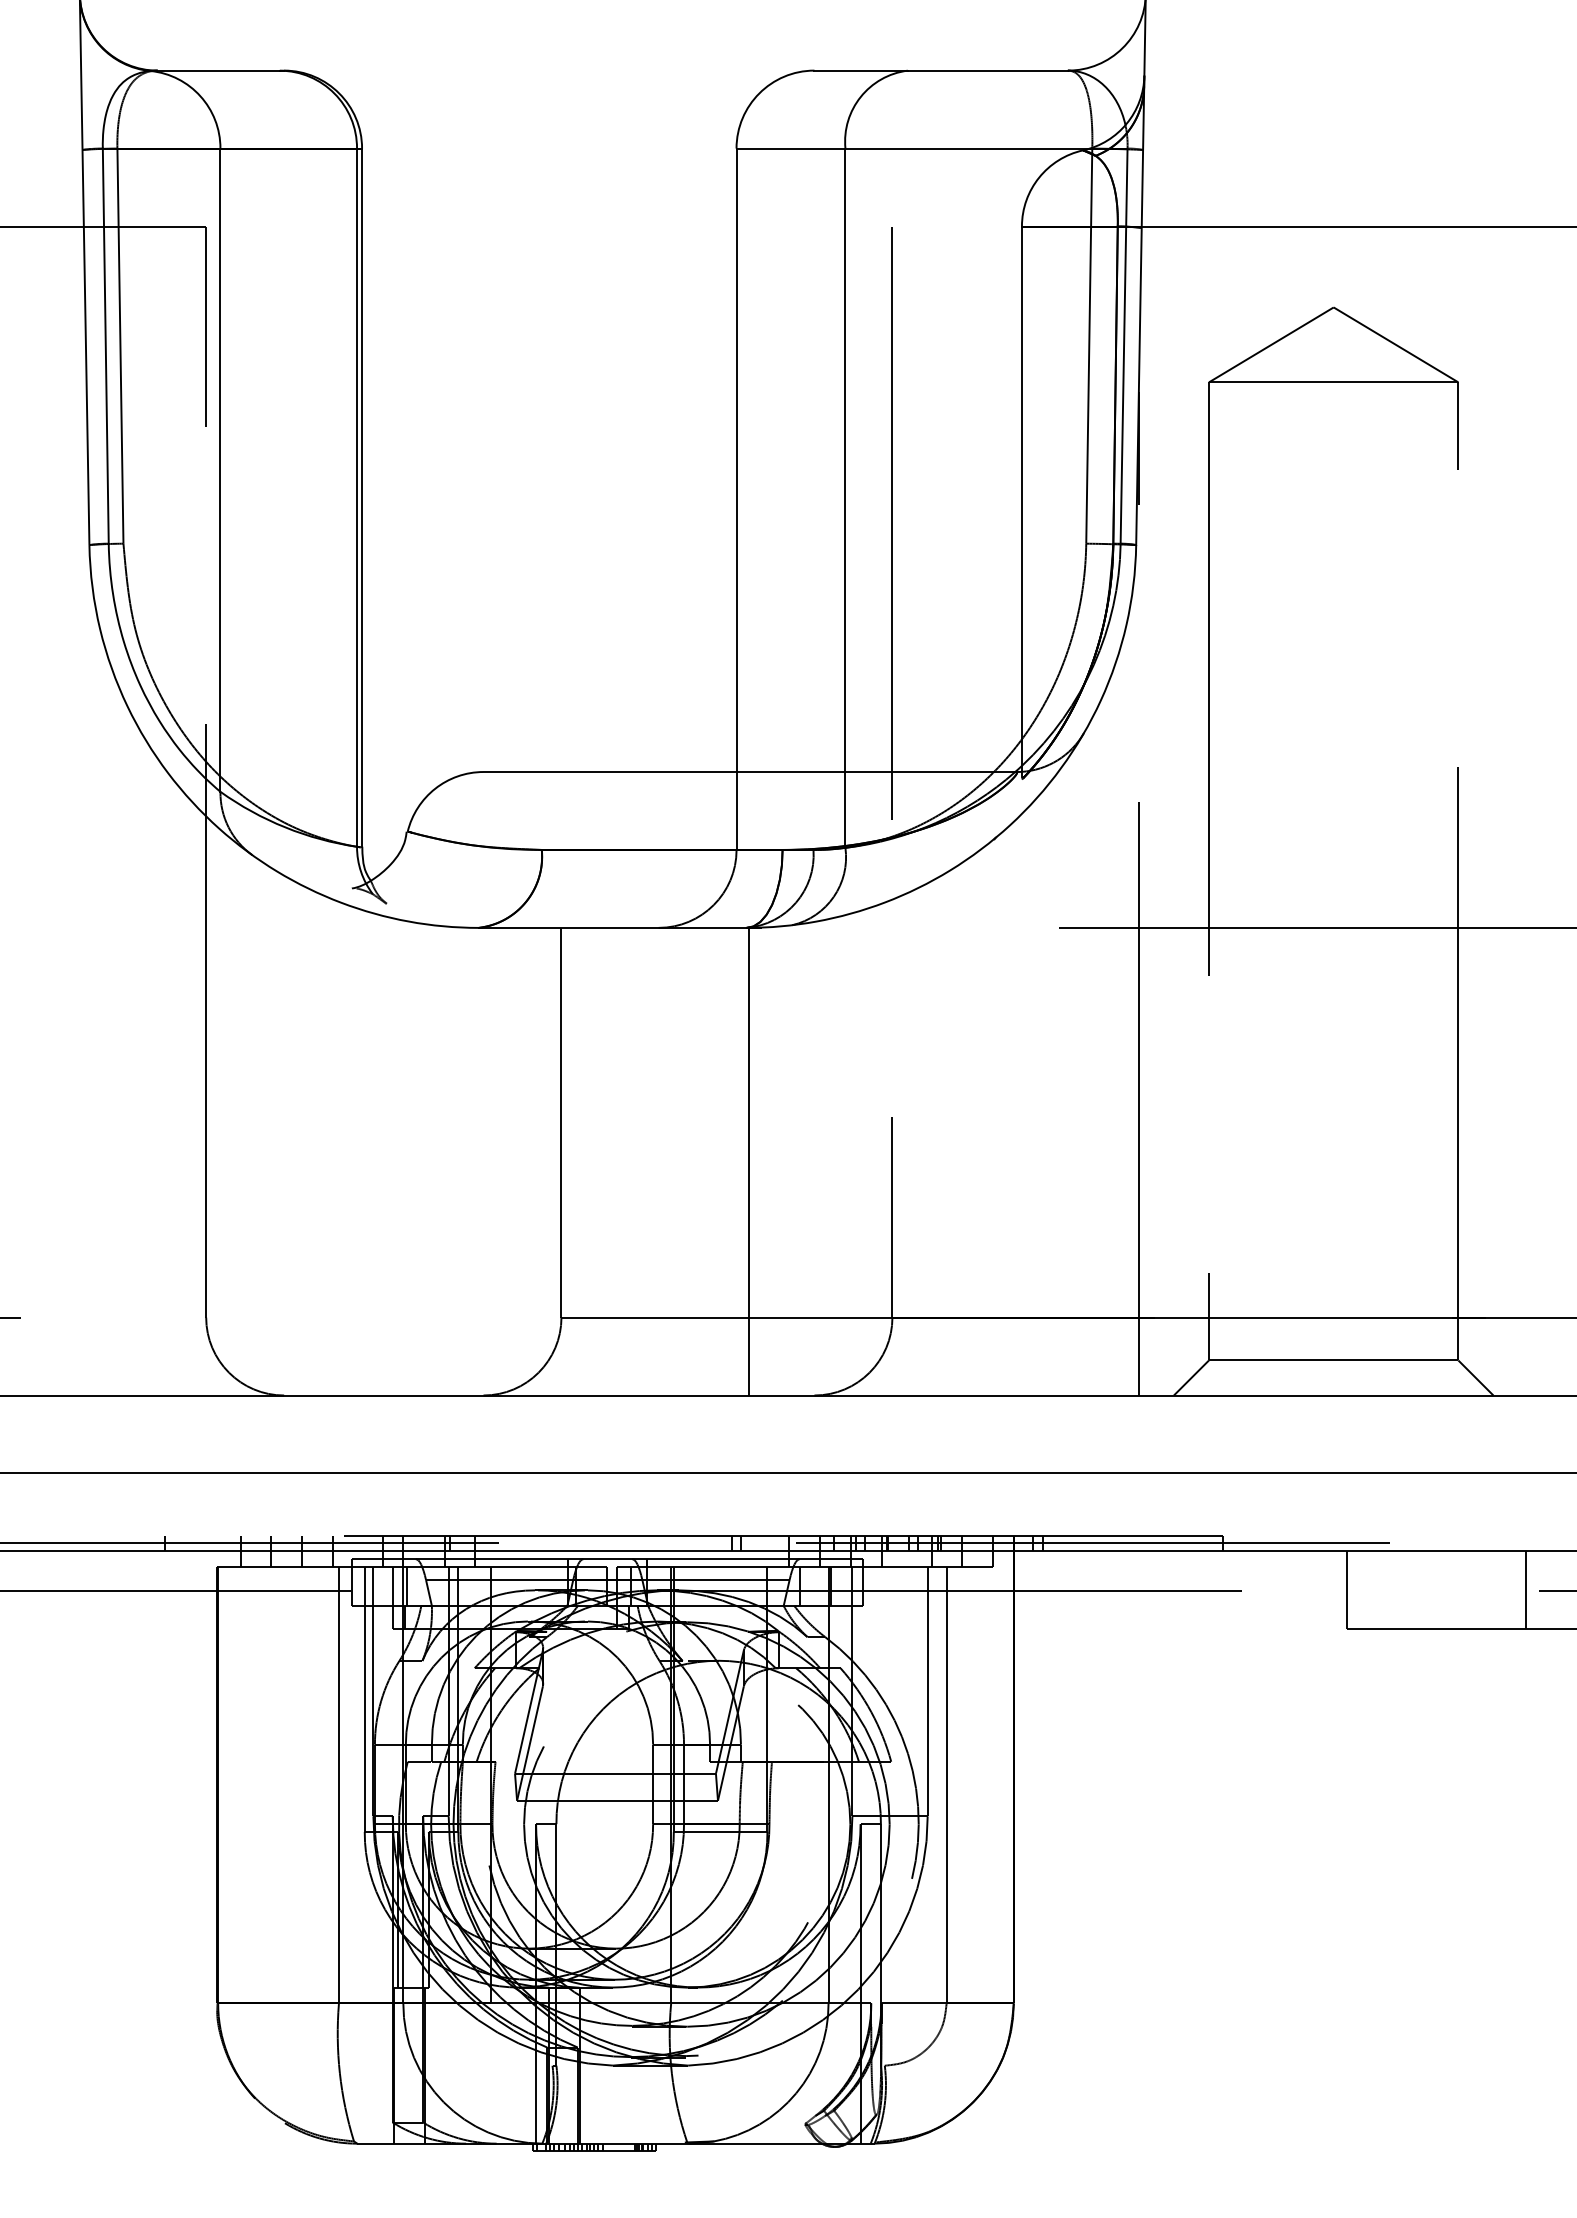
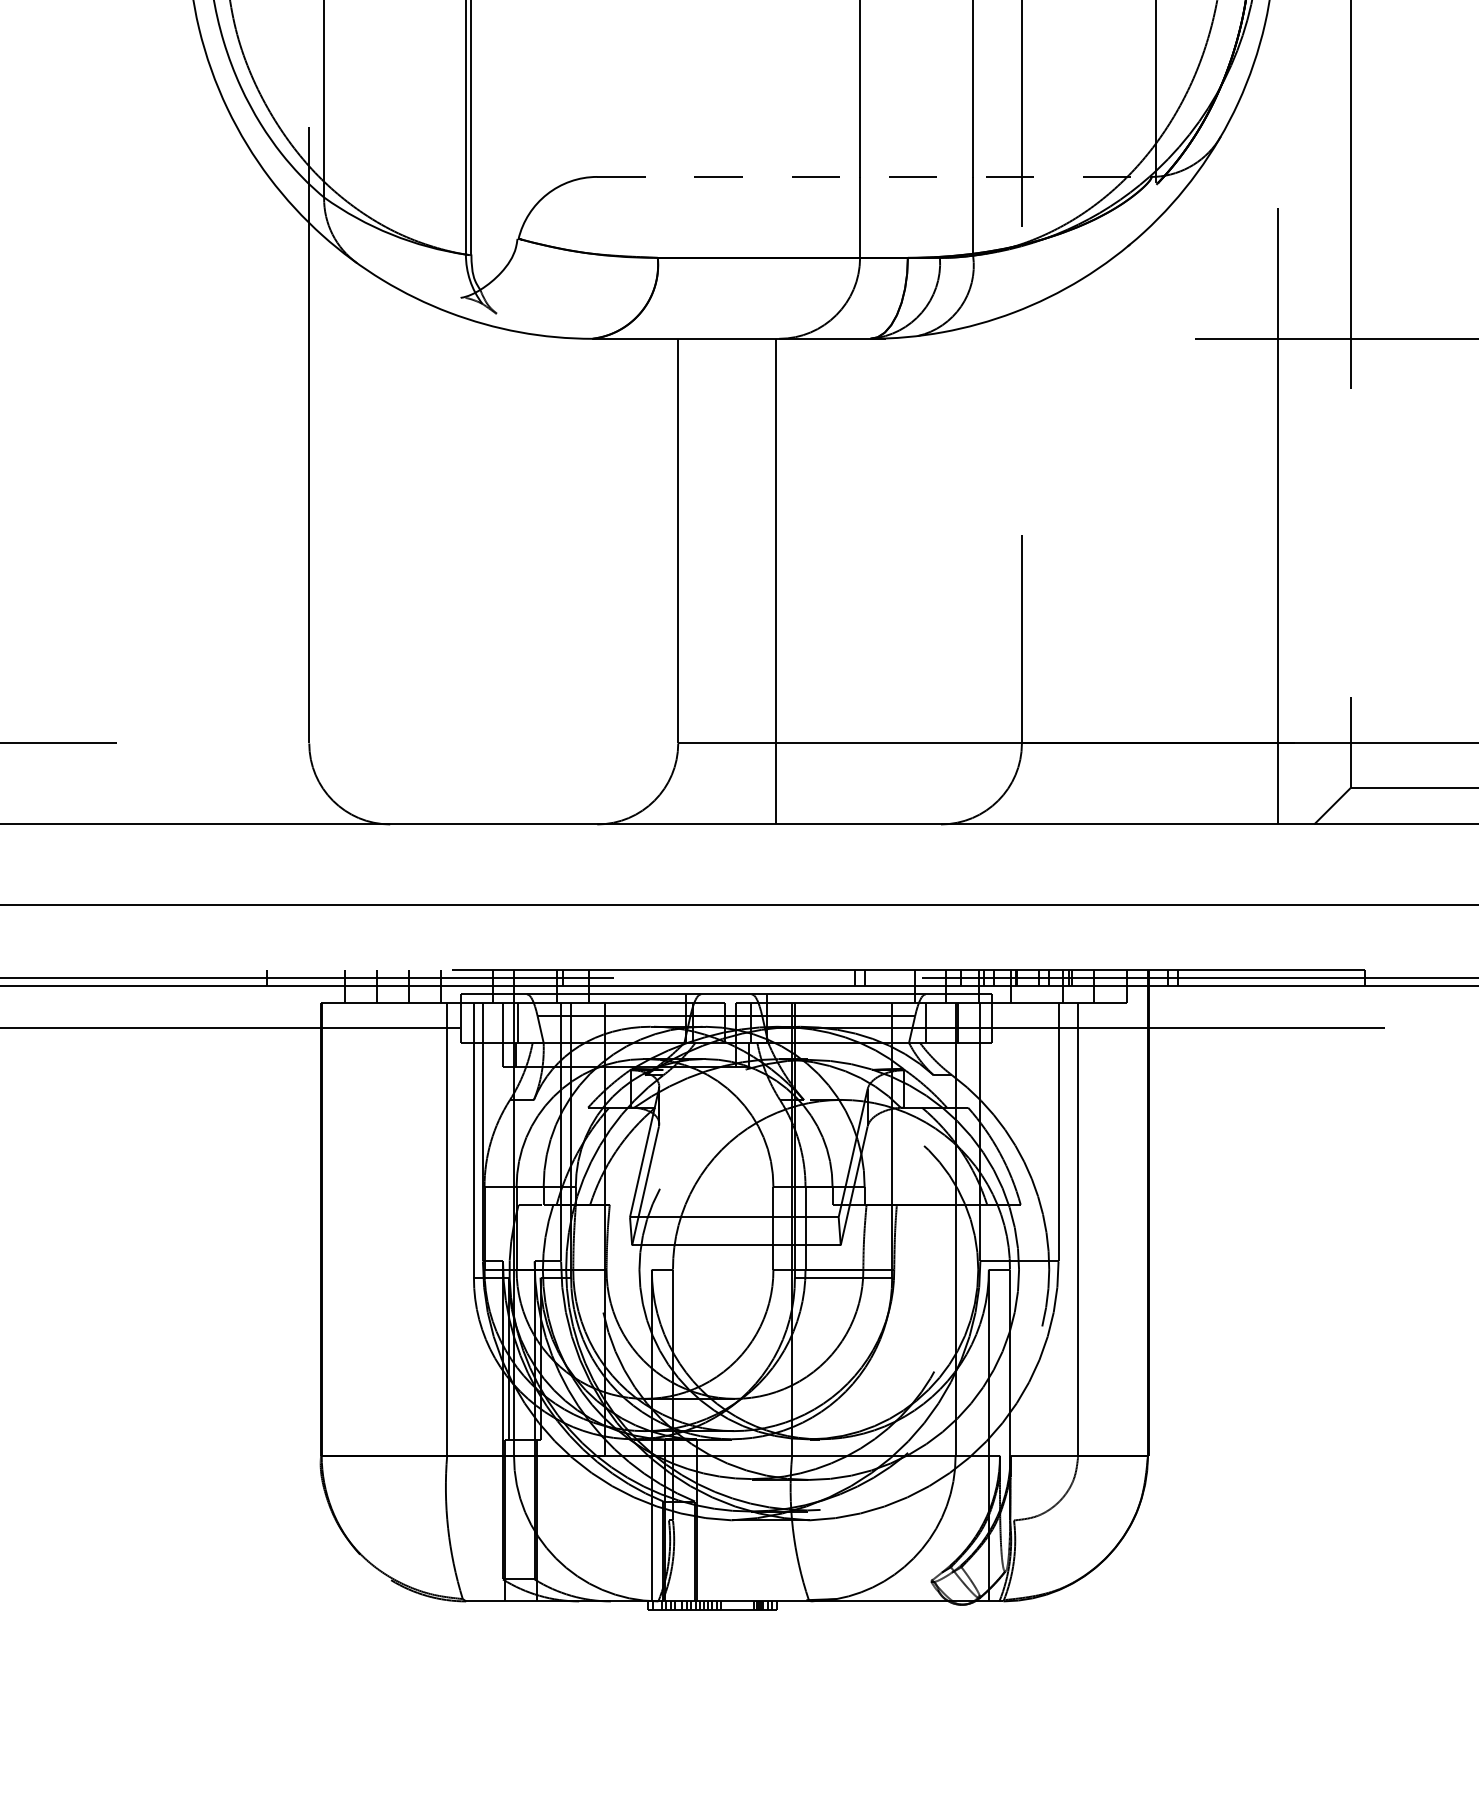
line: (750, 772) -> (874, 177), solid -> dashed
line: (749, 1161) -> (775, 581), moved

